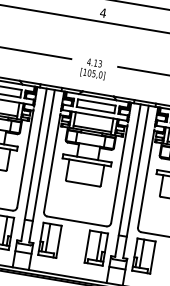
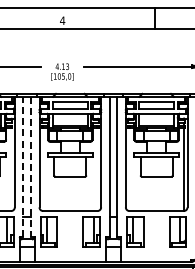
line: (34, 164) -> (23, 166), solid -> dashed
line: (41, 166) -> (30, 167), solid -> dashed

